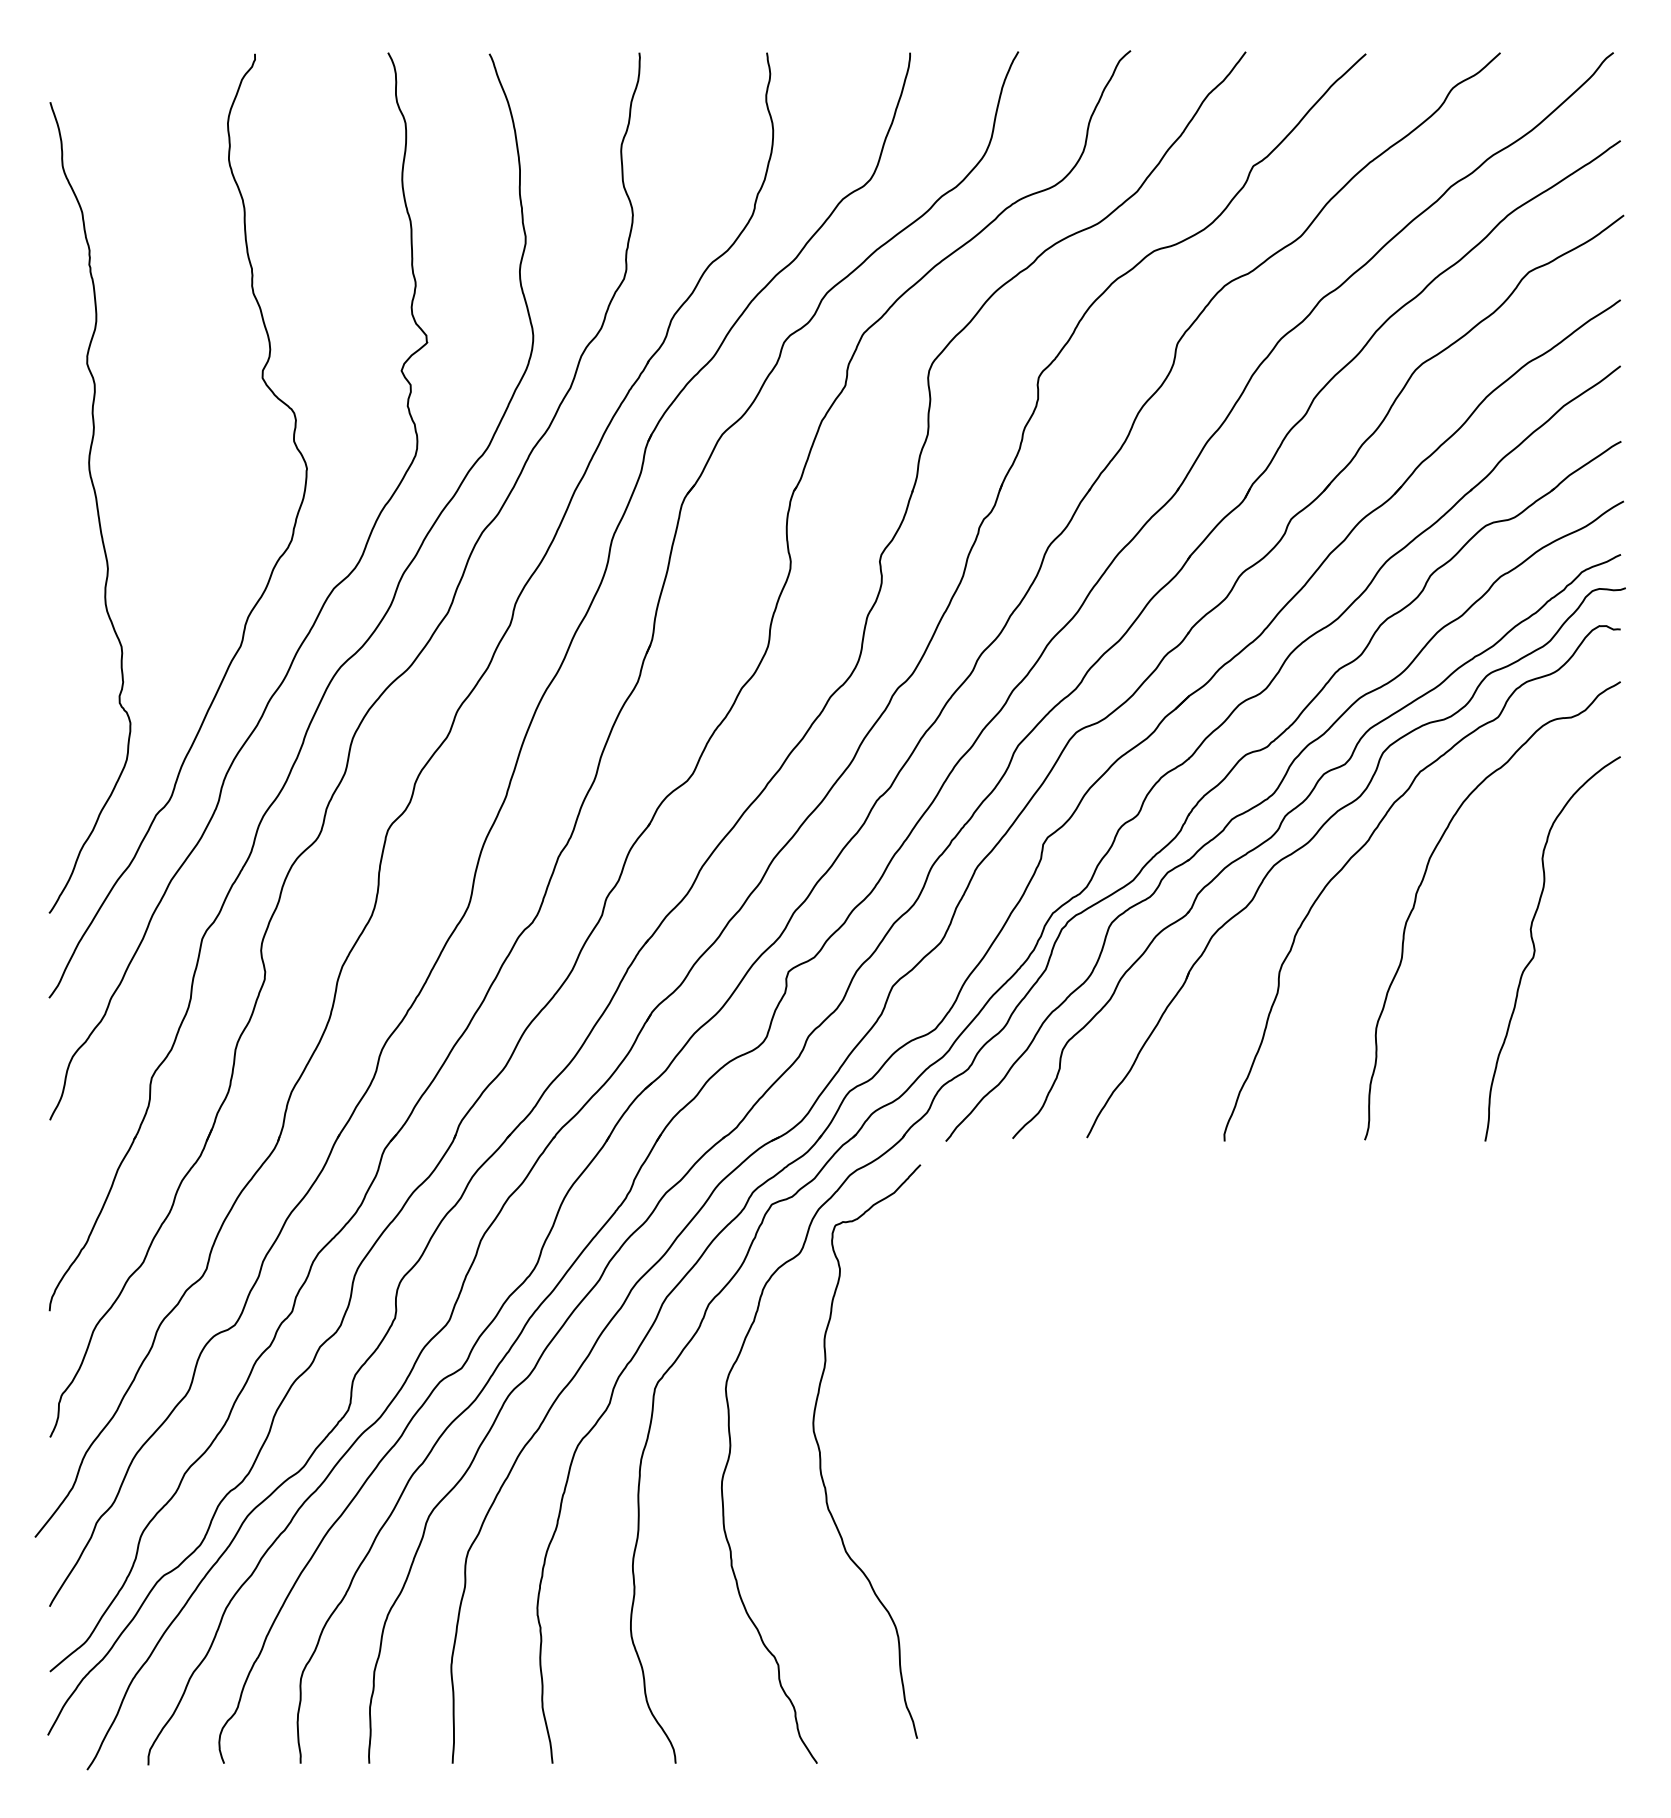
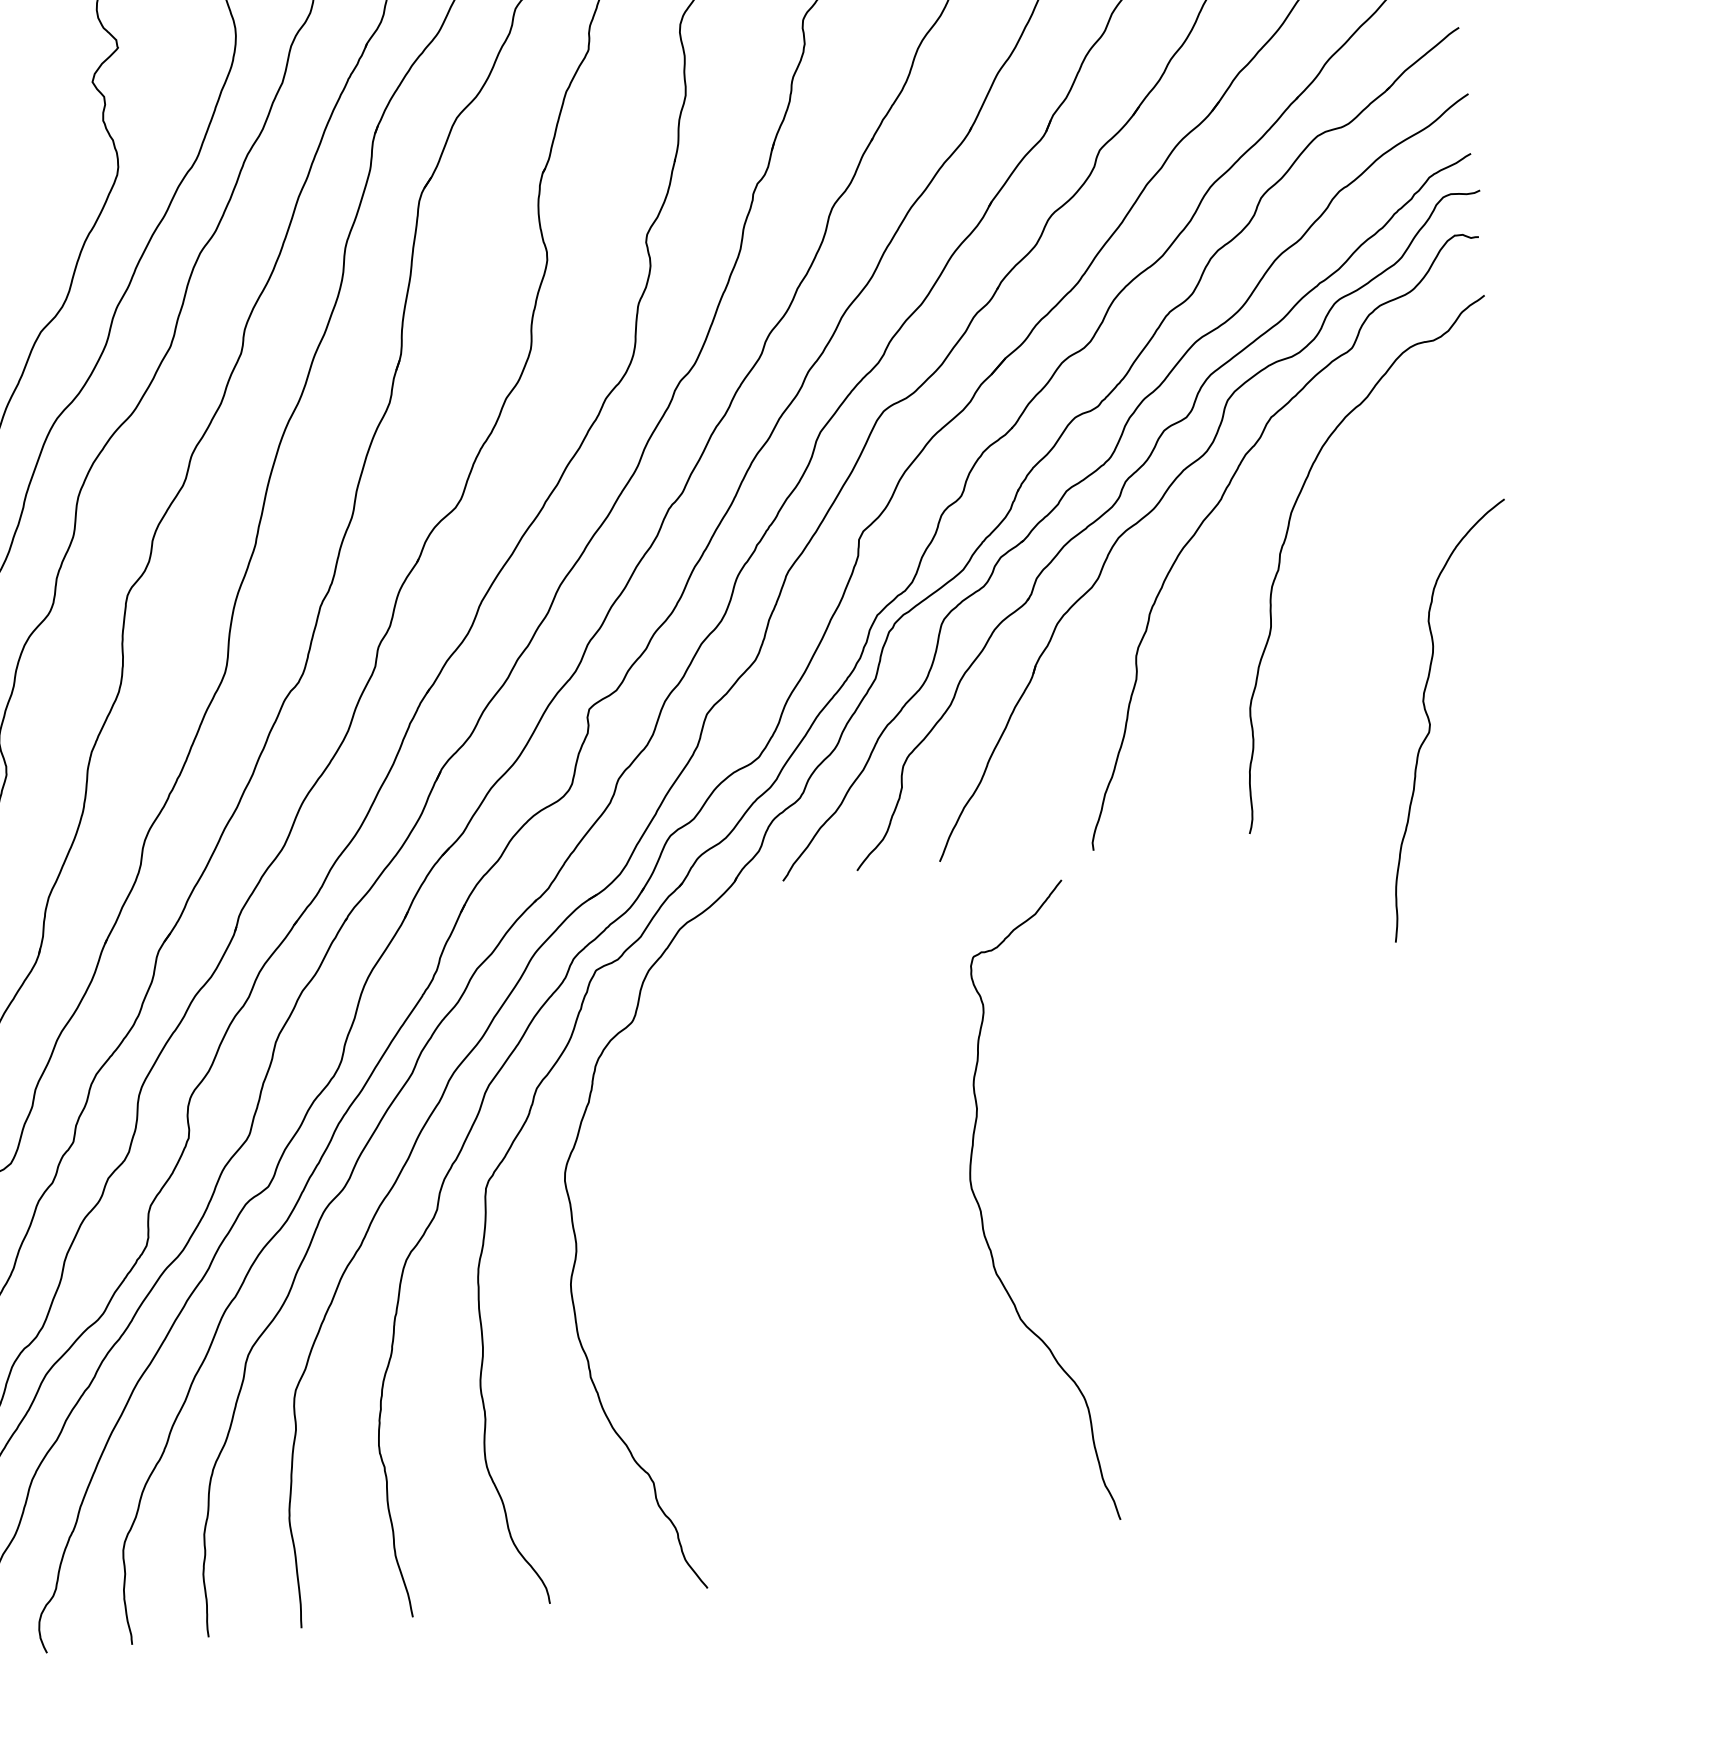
curve: (1535, 948) -> (1430, 722), moved
curve: (821, 1457) -> (983, 1217), moved

